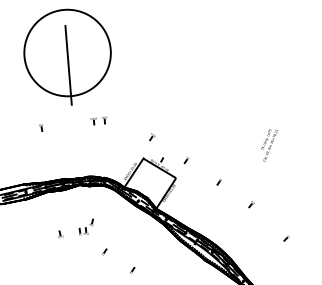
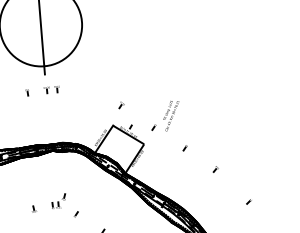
part: (98, 120) -> (51, 89), moved
part: (41, 127) -> (27, 92), moved
text: (269, 145) -> (171, 116), moved
part: (85, 226) -> (57, 200), moved
part: (60, 234) -> (34, 209), moved

